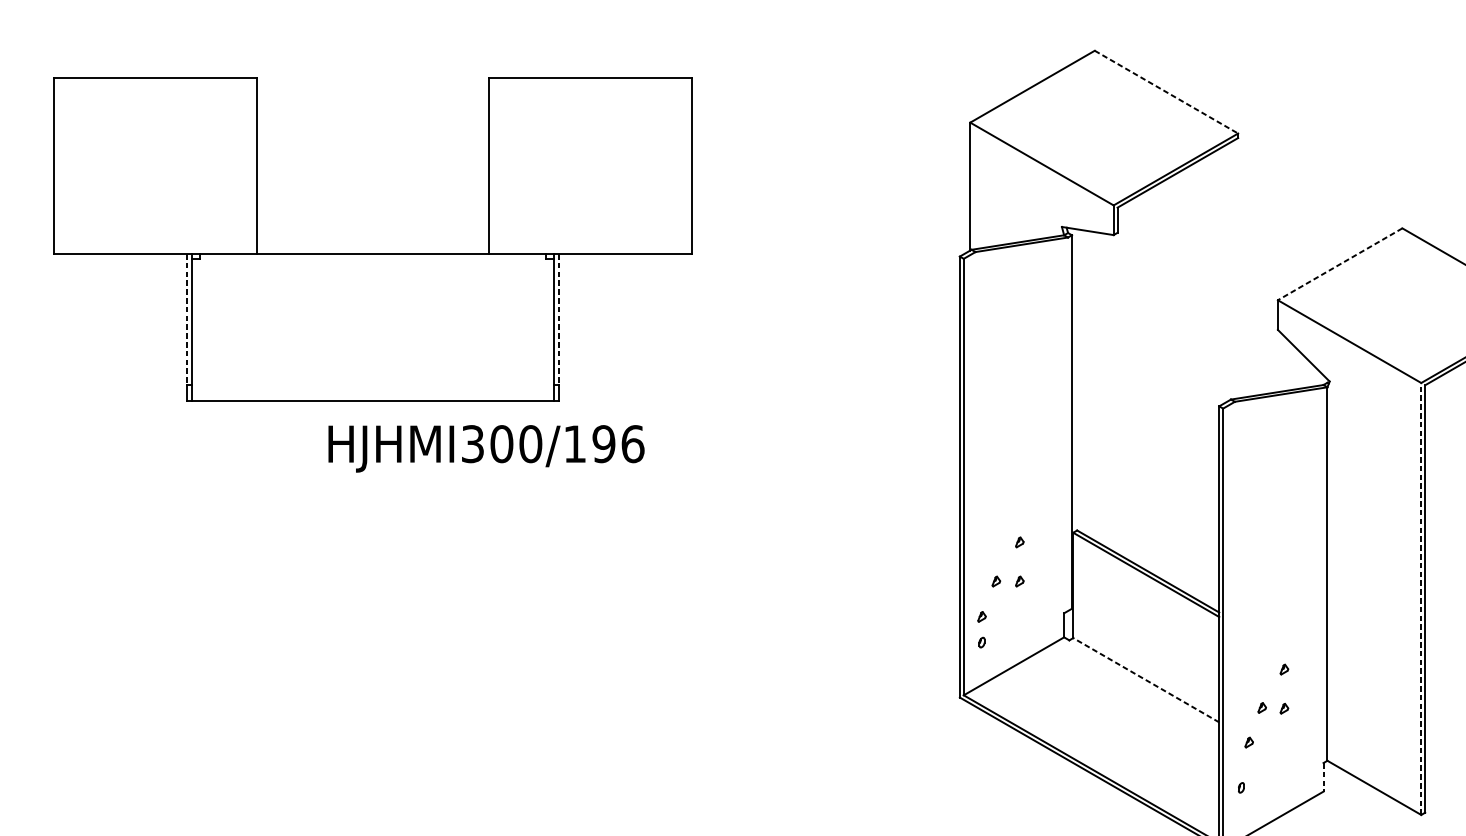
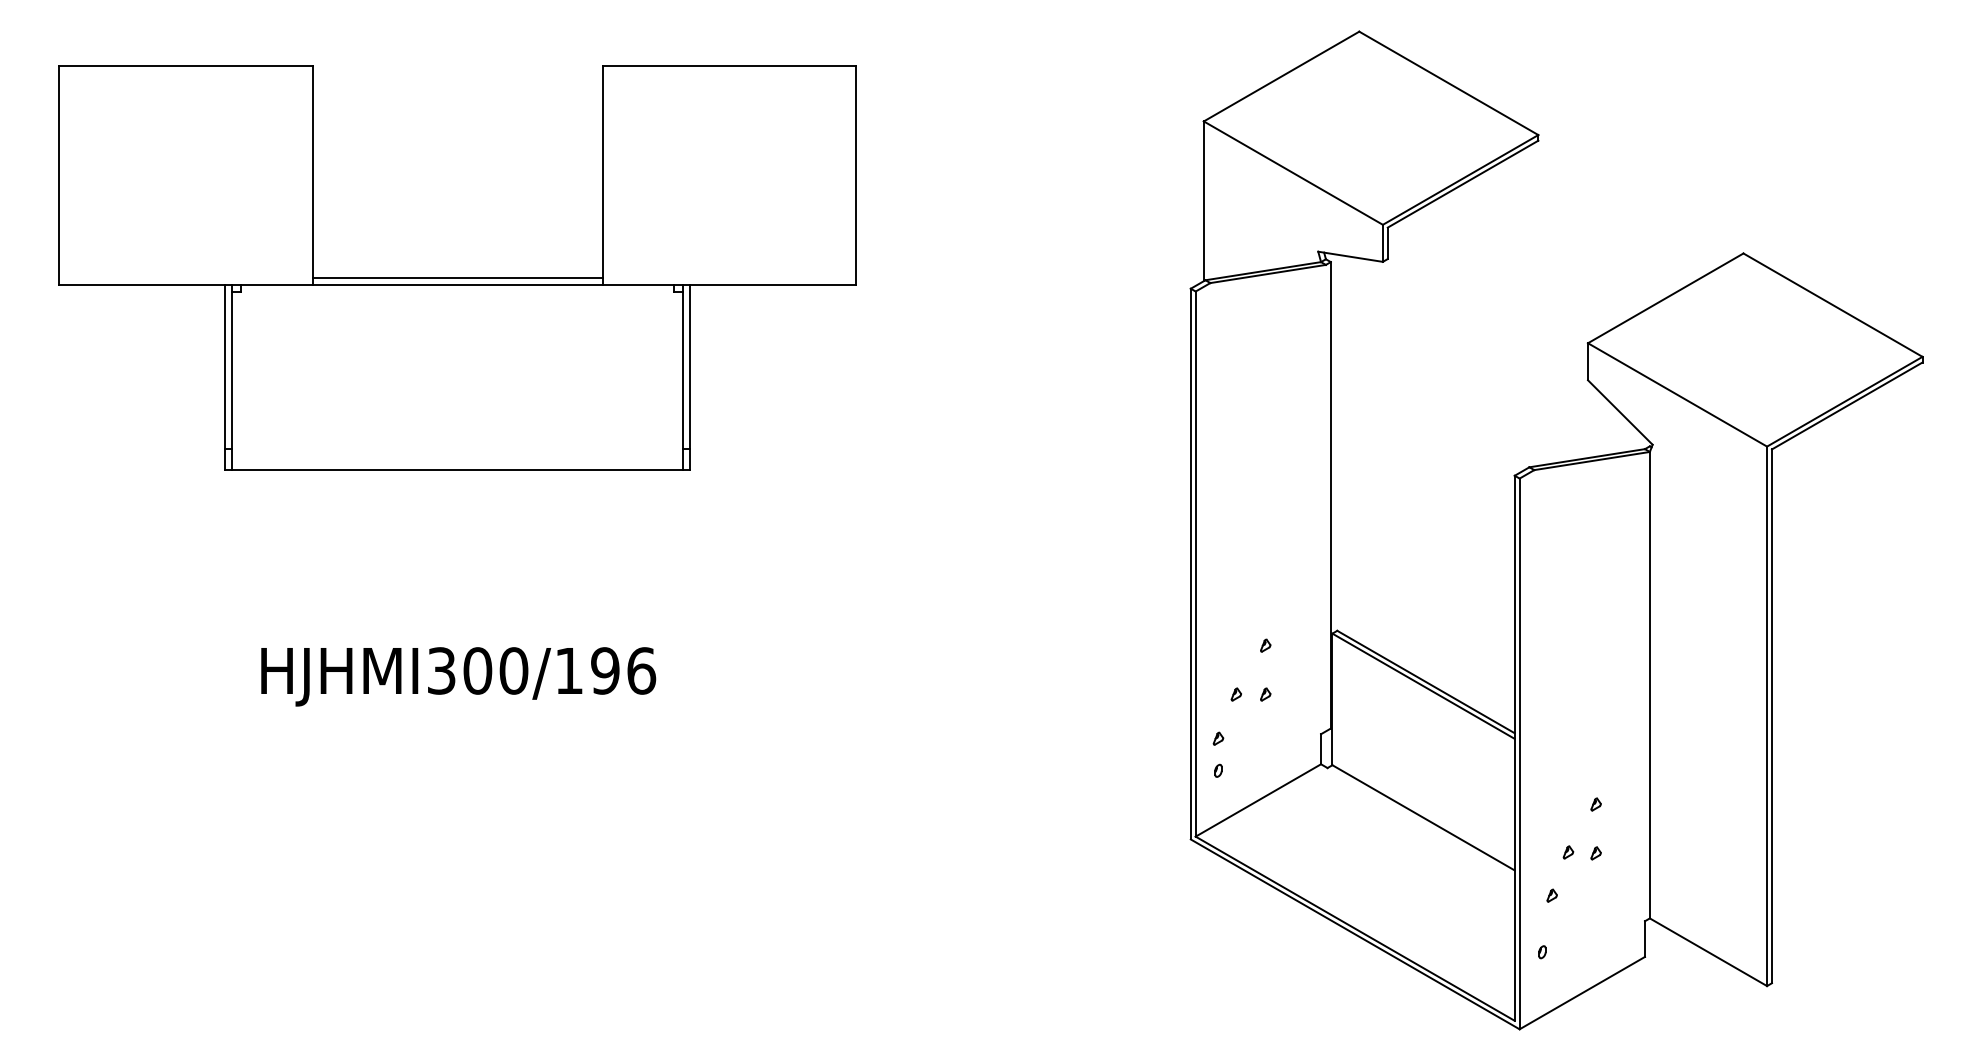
line: (1167, 92) -> (1449, 83), dashed -> solid
line: (372, 248) -> (457, 278), added
line: (1339, 264) -> (1665, 298), dashed -> solid
line: (186, 319) -> (225, 367), dashed -> solid
line: (559, 319) -> (690, 367), dashed -> solid
text: (486, 448) -> (458, 676), moved
line: (1421, 599) -> (1767, 716), dashed -> solid
line: (1146, 679) -> (1423, 817), dashed -> solid
line: (1323, 777) -> (1645, 939), dashed -> solid

